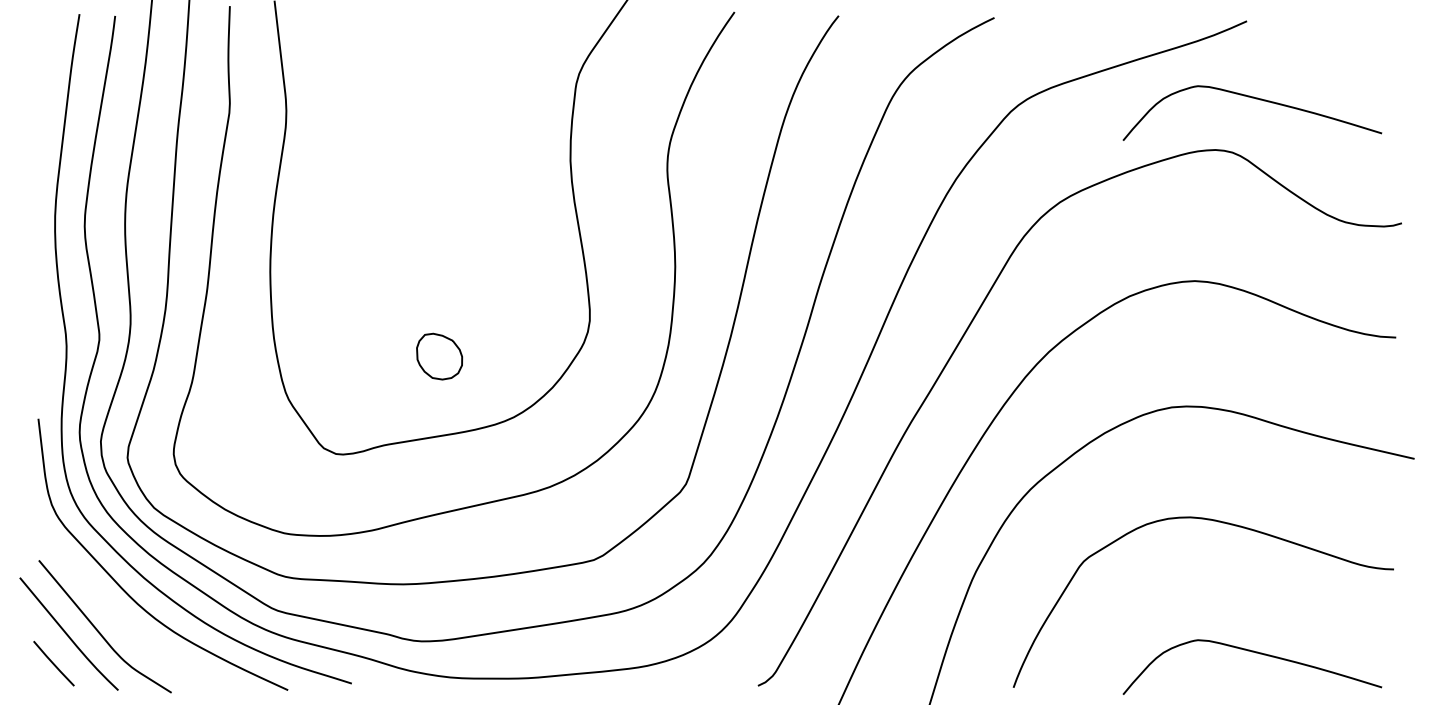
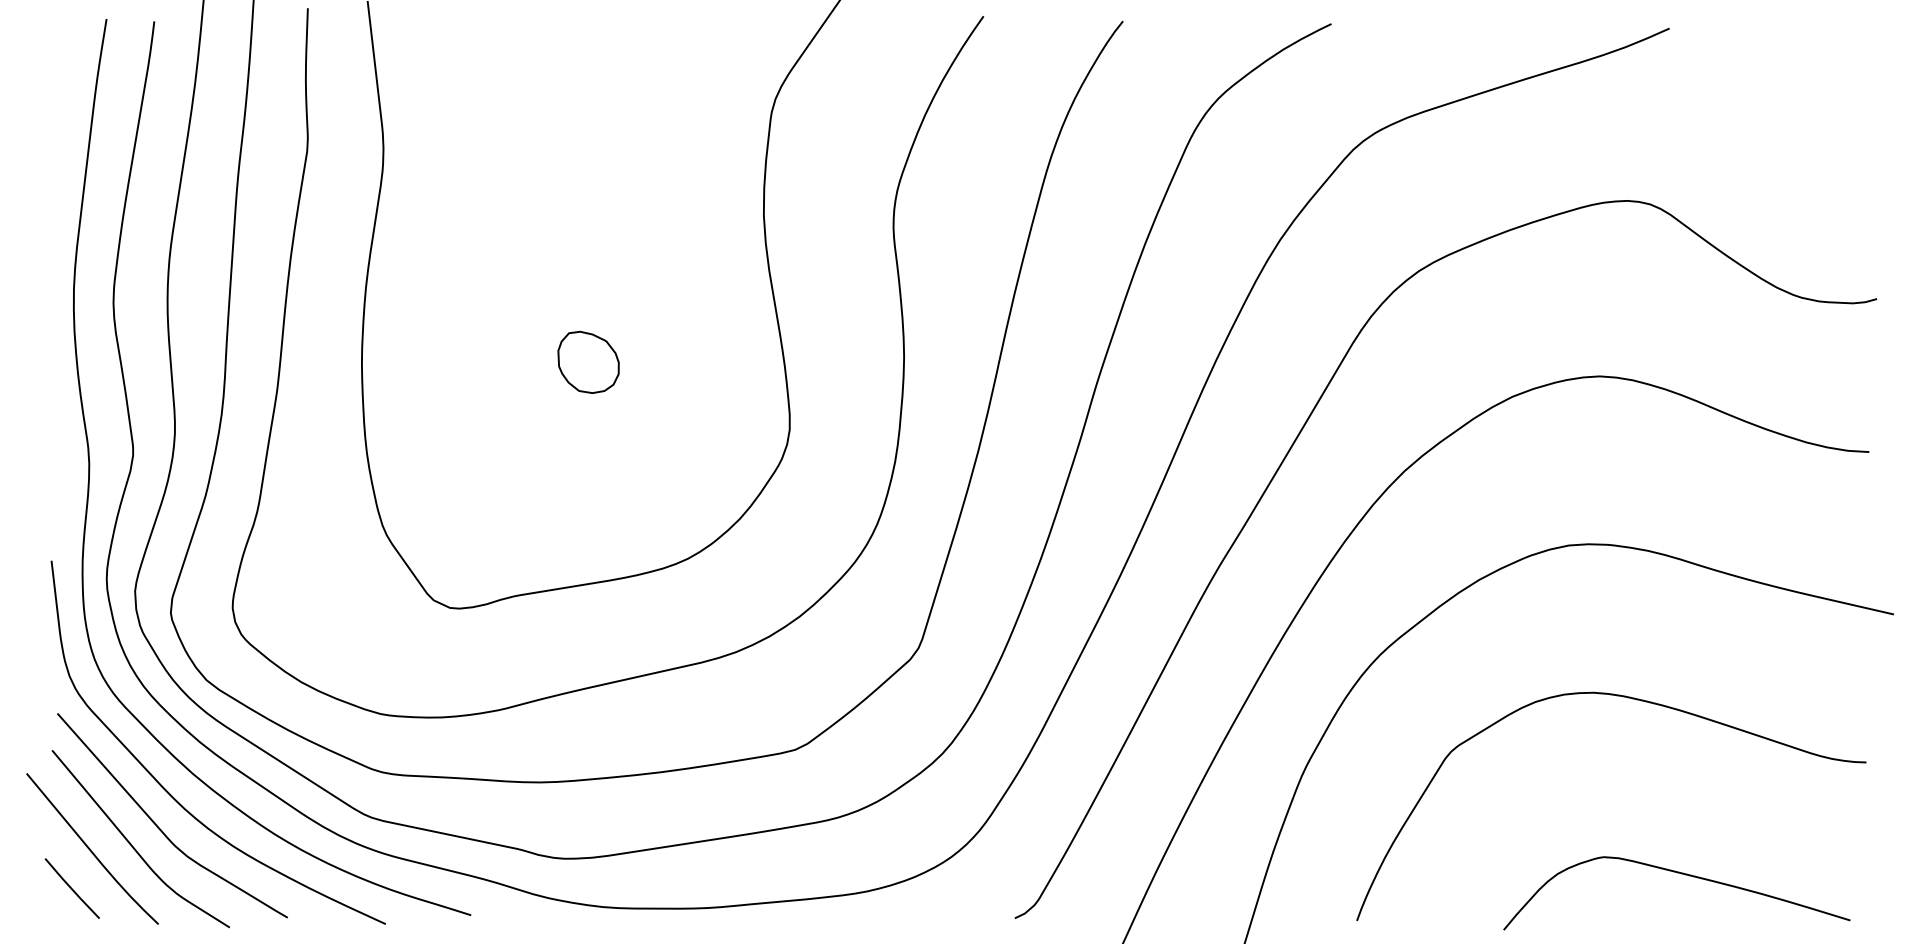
curve: (1256, 99) -> (1682, 133), removed
part: (439, 356) -> (588, 362), moved
curve: (118, 616) -> (158, 825), added

